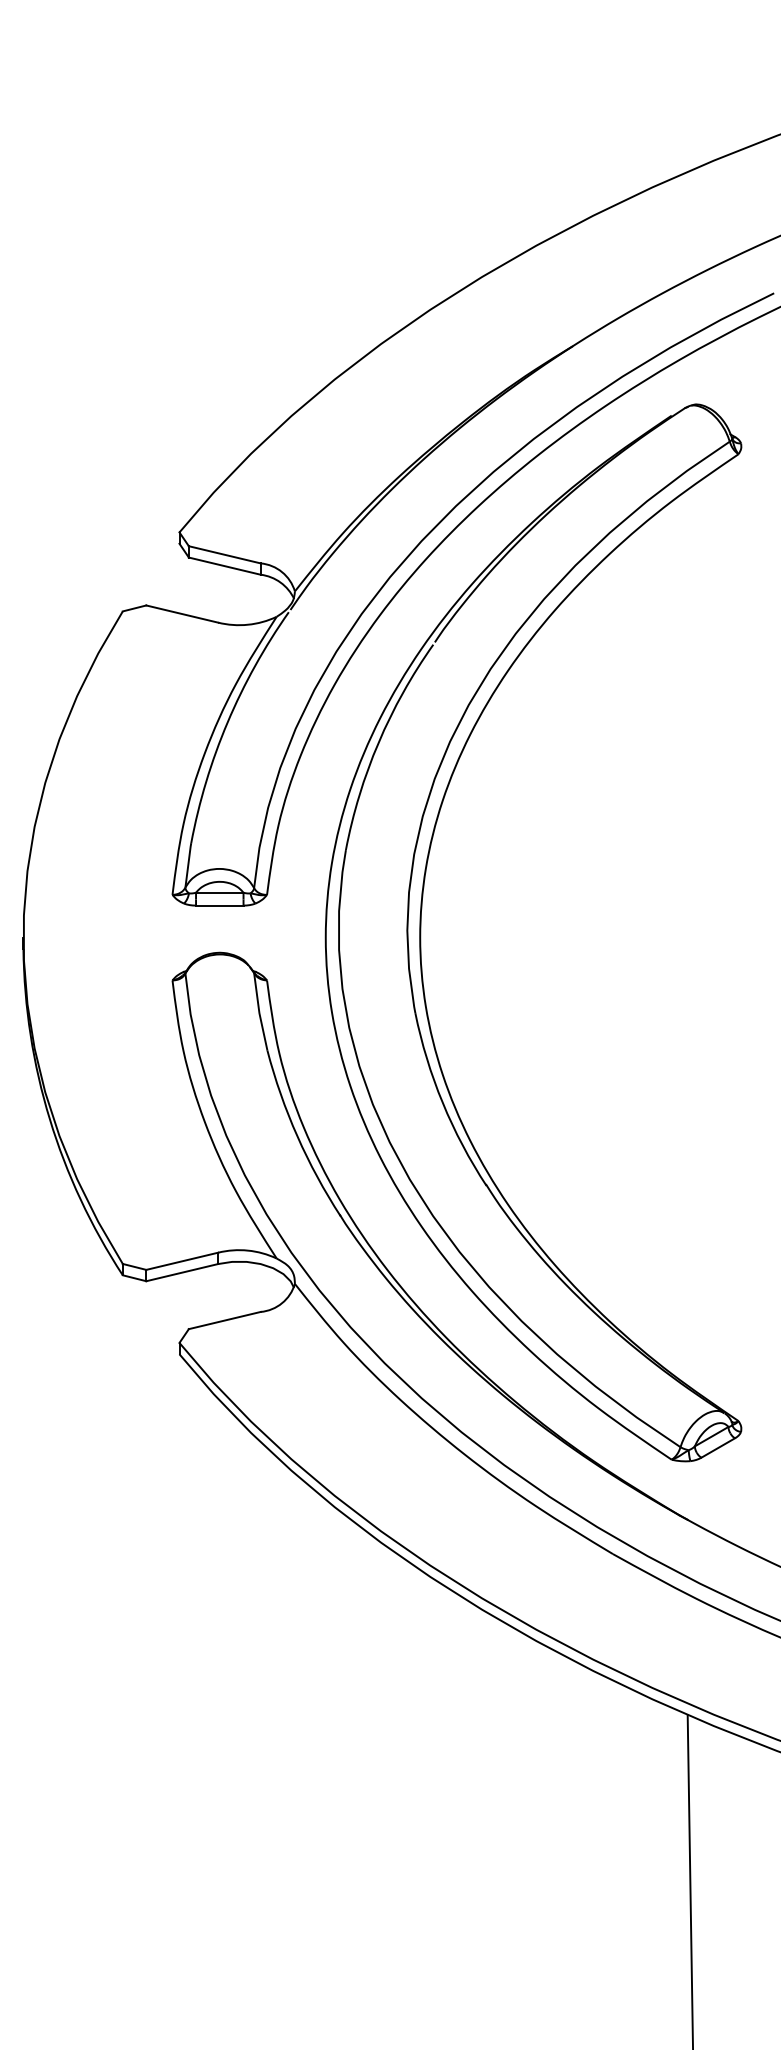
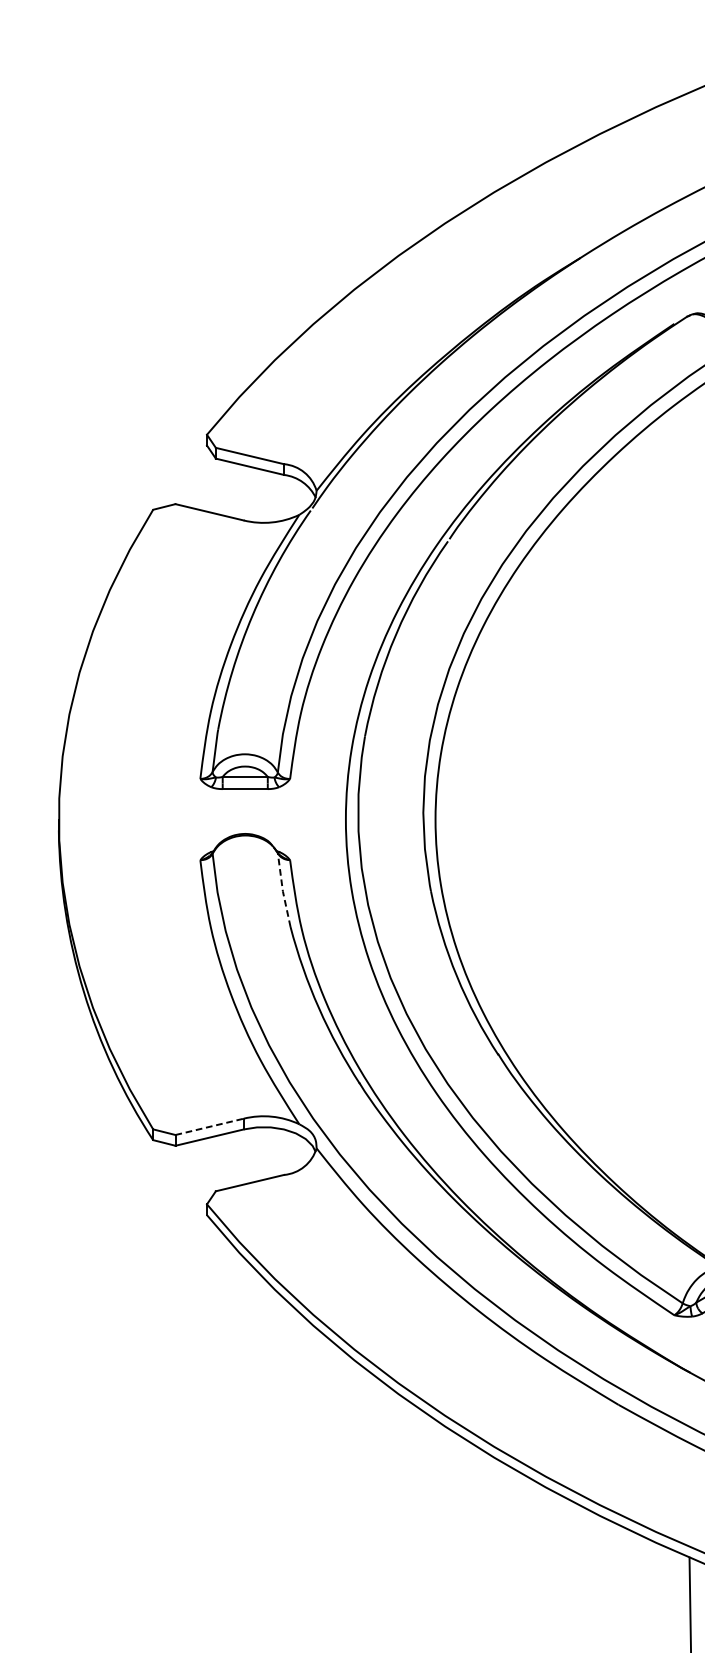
line: (259, 1012) -> (282, 890), solid -> dashed
line: (182, 1261) -> (209, 1127), solid -> dashed

